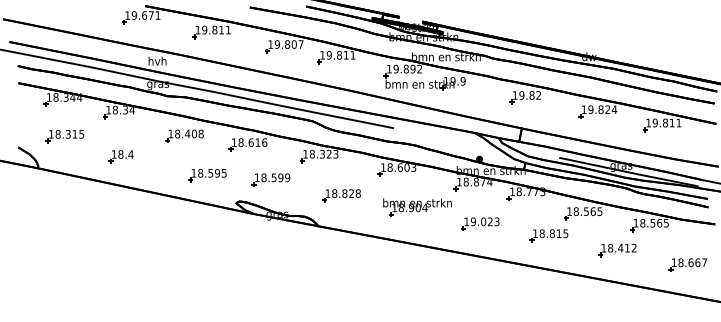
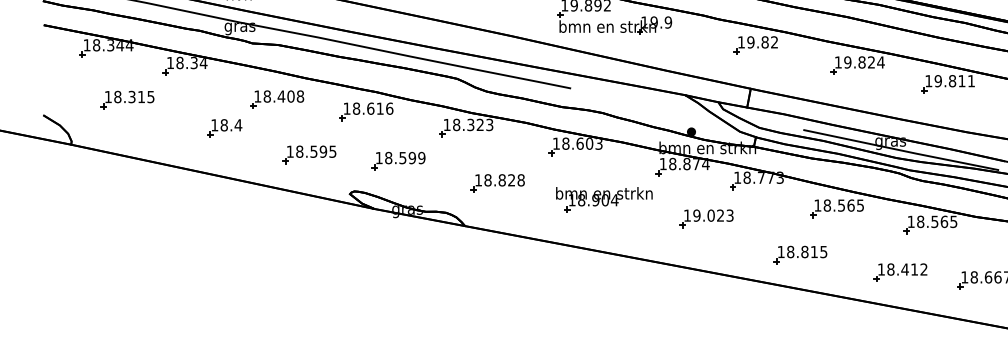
part: (64, 136) -> (126, 100), moved
part: (120, 156) -> (223, 128), moved
part: (480, 223) -> (706, 218), moved
part: (548, 235) -> (799, 254), moved
part: (617, 250) -> (900, 272), moved

